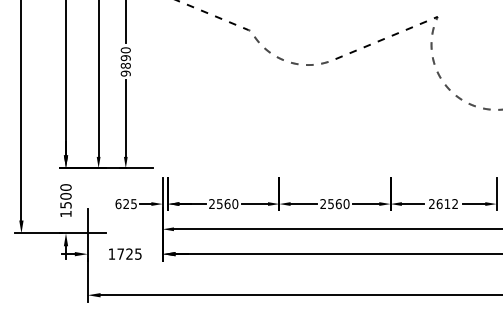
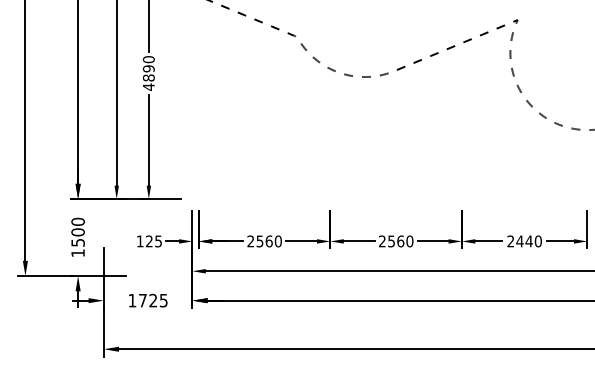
text: (125, 73) -> (148, 86), 9890 -> 4890
text: (117, 204) -> (139, 241), 625 -> 125
text: (446, 204) -> (528, 241), 2612 -> 2440

